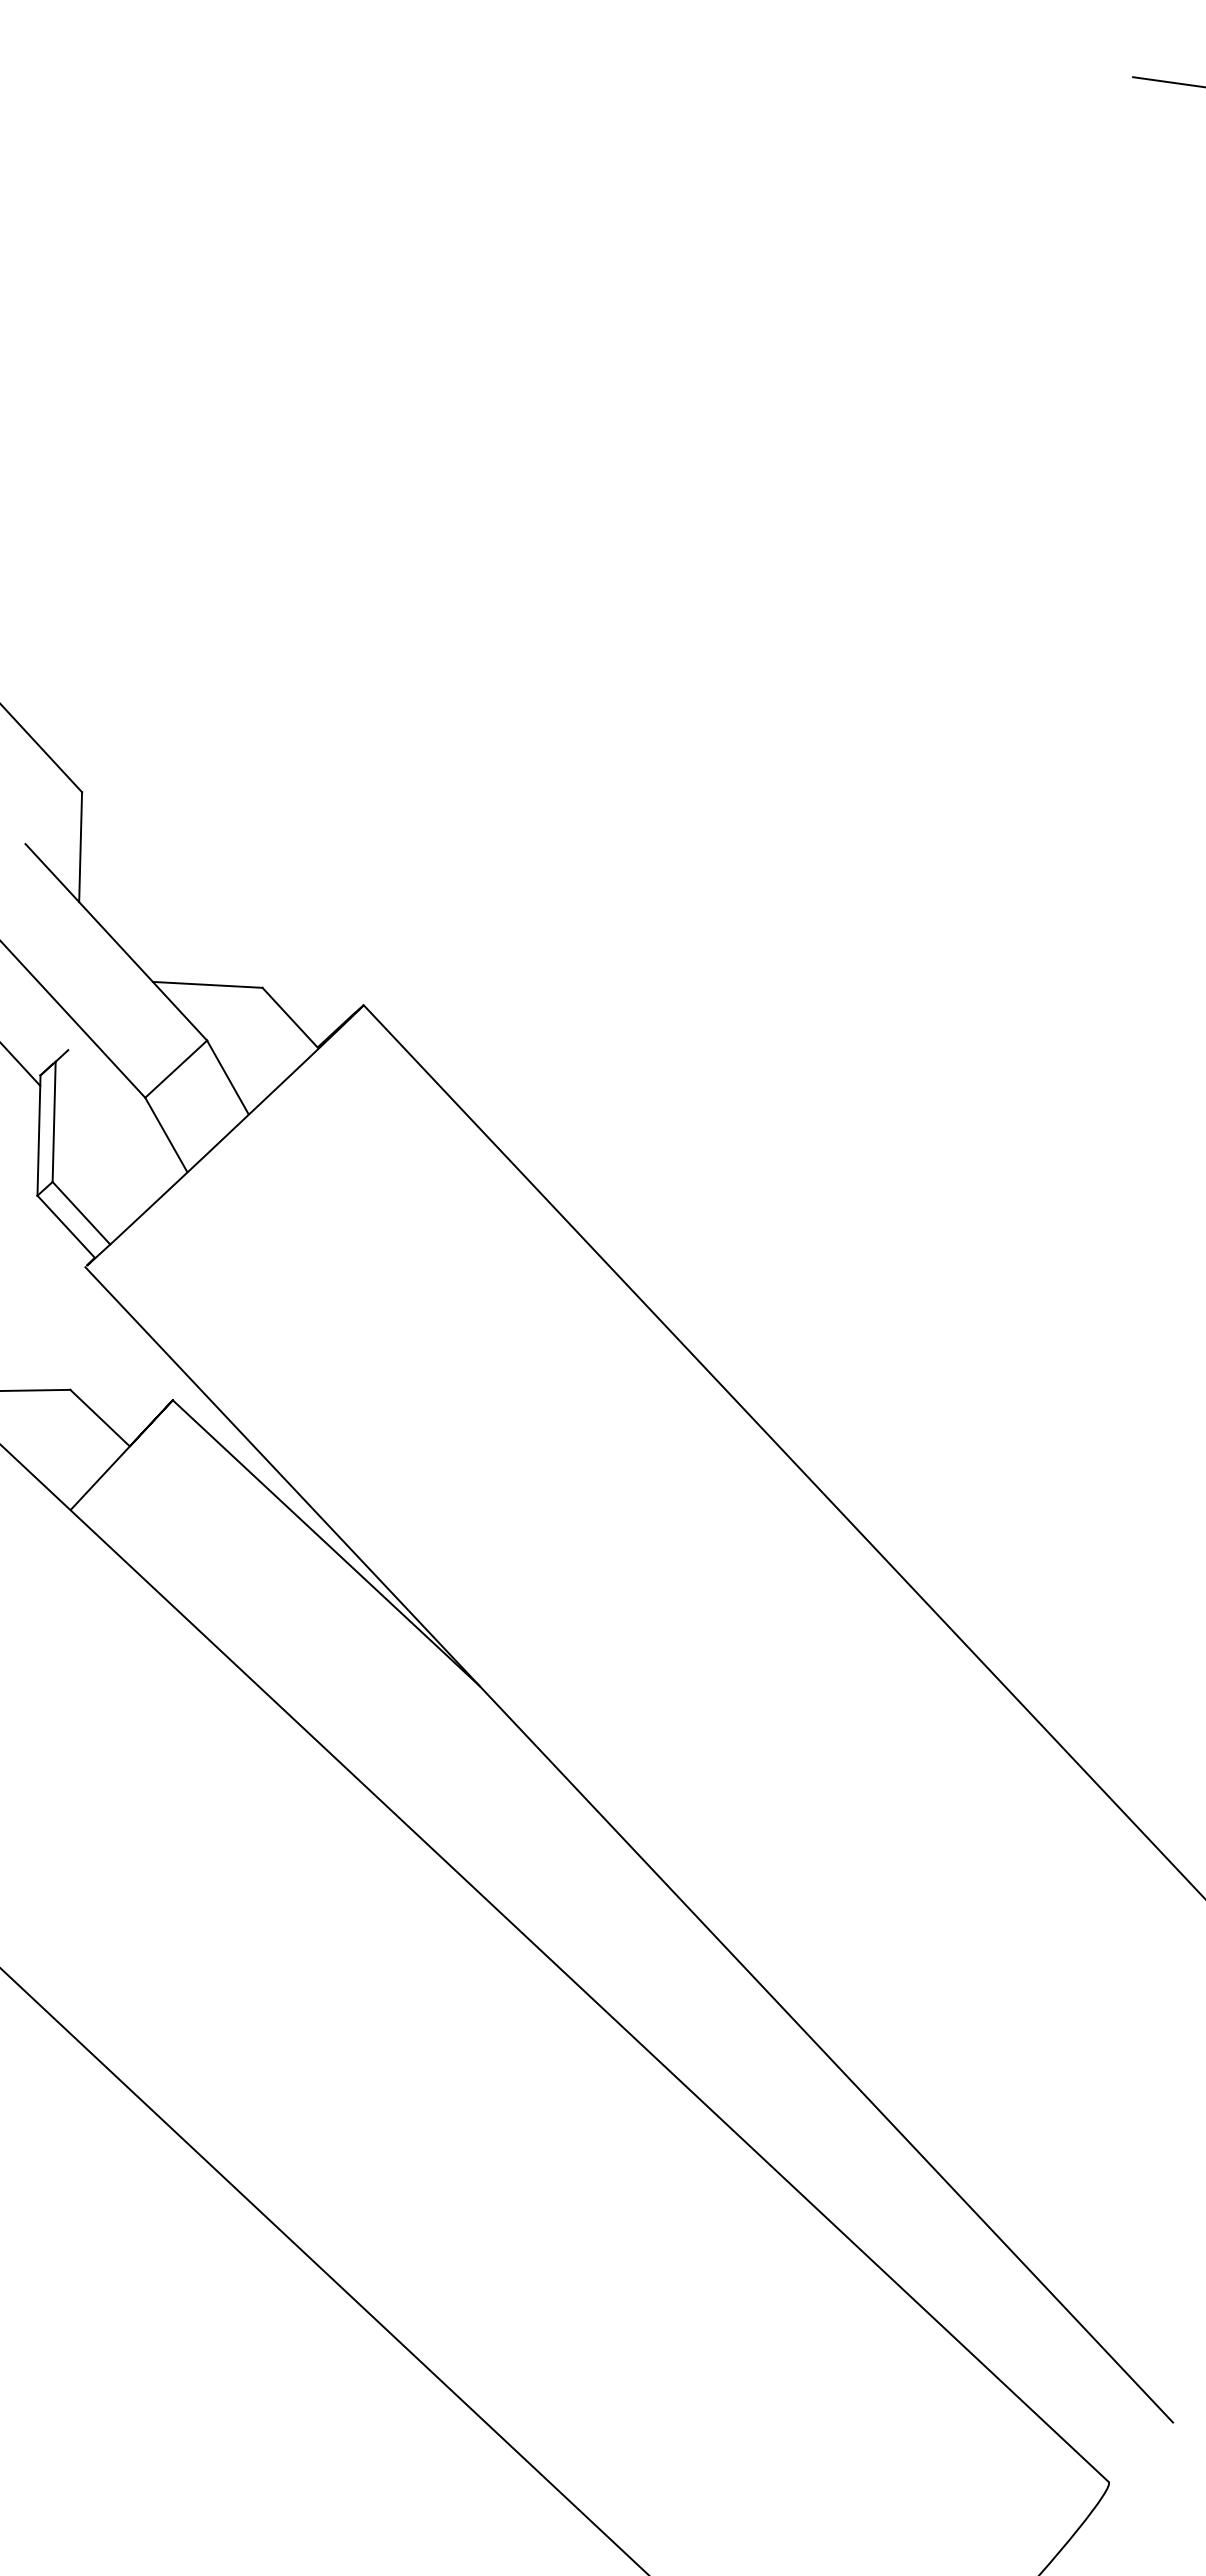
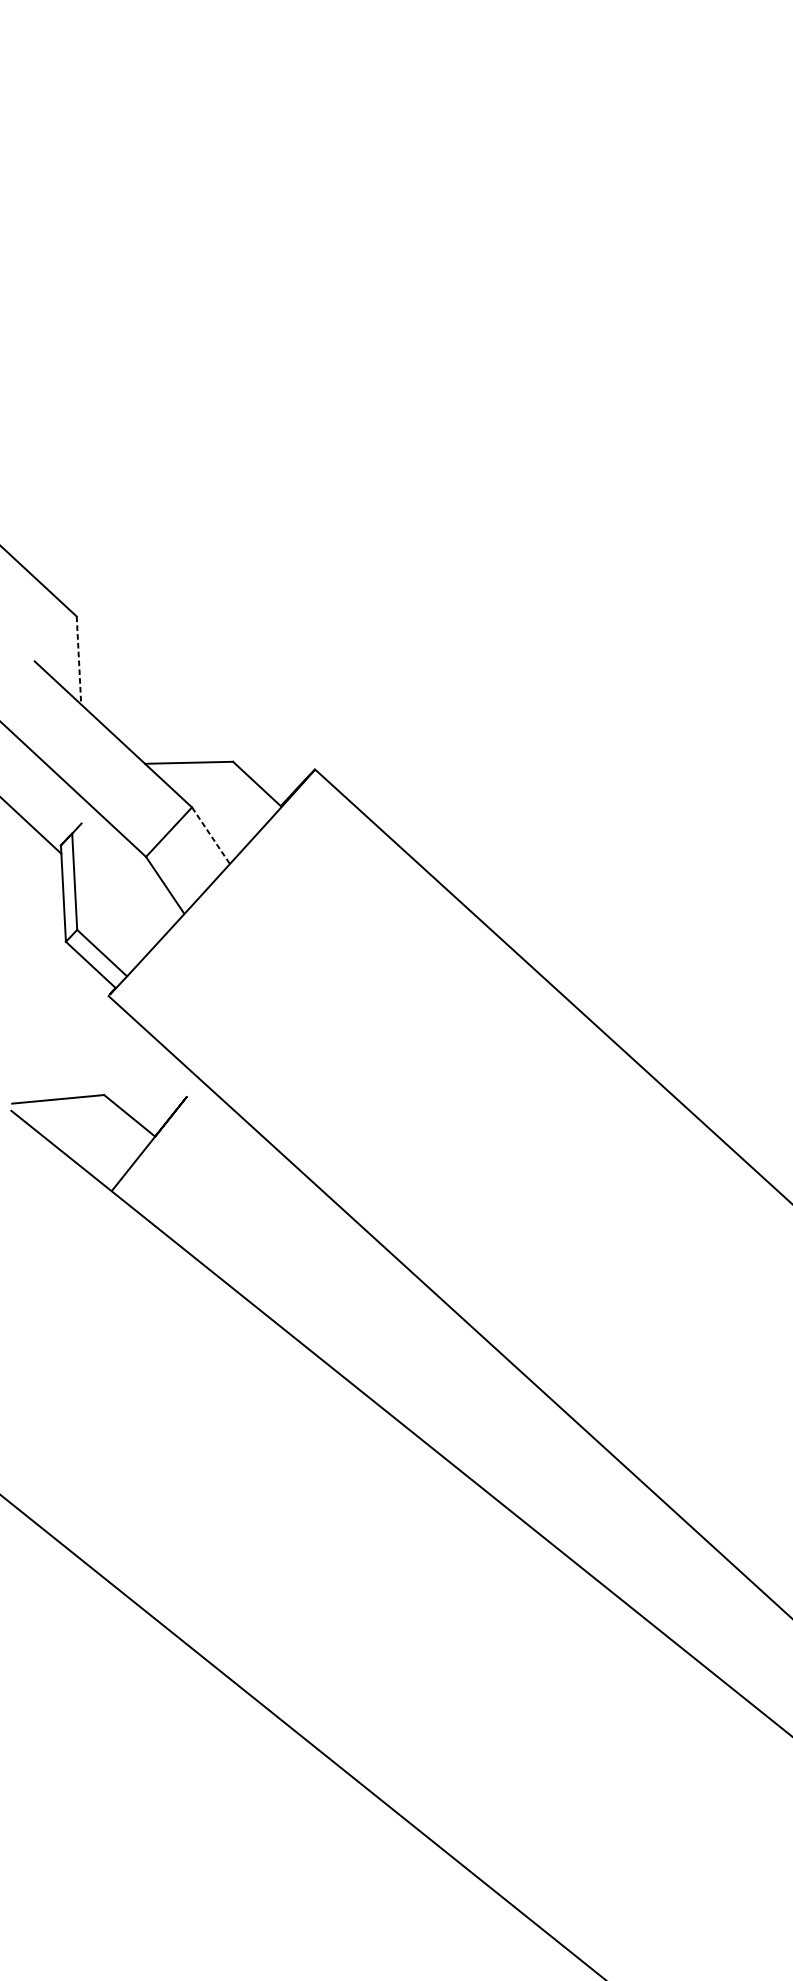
line: (80, 847) -> (78, 660), solid -> dashed
line: (227, 1076) -> (210, 834), solid -> dashed
line: (325, 1543) -> (317, 1202), removed

